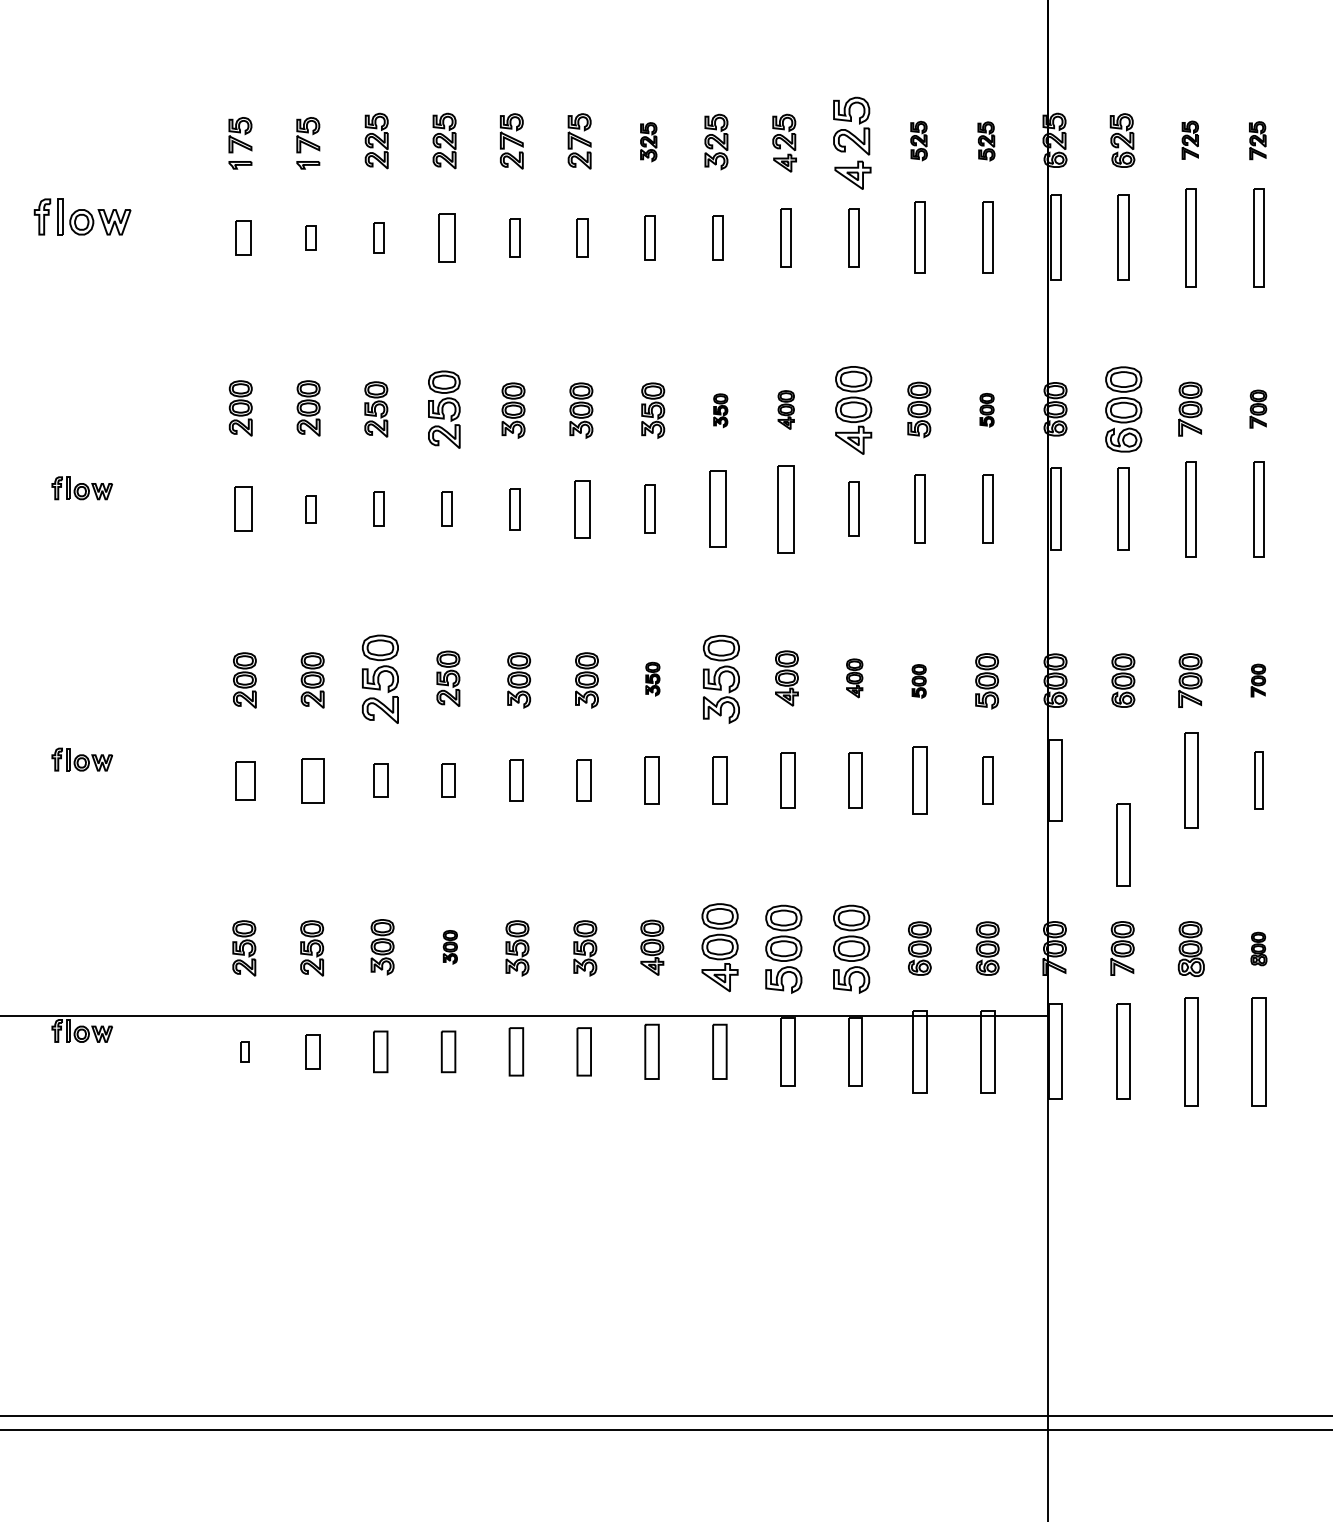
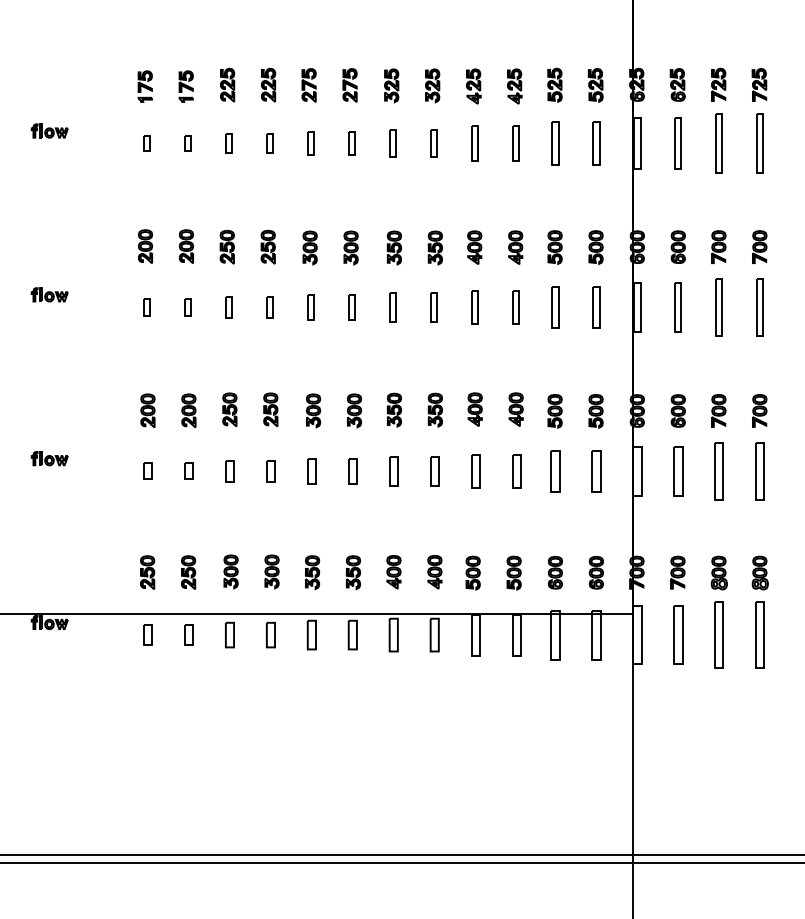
part: (918, 139) -> (554, 84), size x1.43
part: (1189, 139) -> (718, 84), size x1.43
part: (1257, 139) -> (759, 84), size x1.43
part: (648, 141) -> (391, 85), size x1.43
part: (986, 141) -> (595, 85), size x1.43
part: (852, 143) -> (514, 86), size x0.62
part: (81, 216) -> (49, 130), size x0.62
part: (242, 237) -> (146, 143), size x0.71
part: (446, 237) -> (269, 143), size x0.62
part: (442, 408) -> (267, 246), size x0.71
part: (1122, 408) -> (677, 246), size x0.62
part: (1257, 408) -> (759, 246), size x1.43
part: (719, 409) -> (434, 247), size x1.67
part: (785, 409) -> (474, 247), size x1.43
part: (853, 409) -> (515, 247), size x0.62
part: (986, 409) -> (595, 247), size x1.67
part: (242, 509) -> (146, 307), size x0.62
part: (582, 509) -> (351, 307), size x0.71
part: (717, 509) -> (433, 307), size x0.62
part: (785, 509) -> (474, 307), size x0.62
part: (379, 678) -> (229, 409), size x0.62
part: (651, 678) -> (393, 409), size x1.67
part: (719, 678) -> (434, 409), size x0.62
part: (853, 678) -> (515, 409), size x1.43
part: (1257, 679) -> (759, 410), size x1.67
part: (918, 681) -> (554, 411), size x1.67
part: (244, 779) -> (147, 470), size x0.71
part: (312, 779) -> (188, 470), size x0.62
part: (987, 780) -> (596, 471), size x1.43
part: (1257, 780) -> (759, 471), size x1.67
part: (1123, 845) -> (678, 471), moved
part: (449, 946) -> (271, 571), size x1.67
part: (719, 948) -> (434, 572), size x0.62
part: (782, 948) -> (472, 572), size x0.62
part: (850, 948) -> (513, 572), size x0.62
part: (1257, 948) -> (759, 572), size x1.67
part: (244, 1050) -> (147, 634), size x1.67

